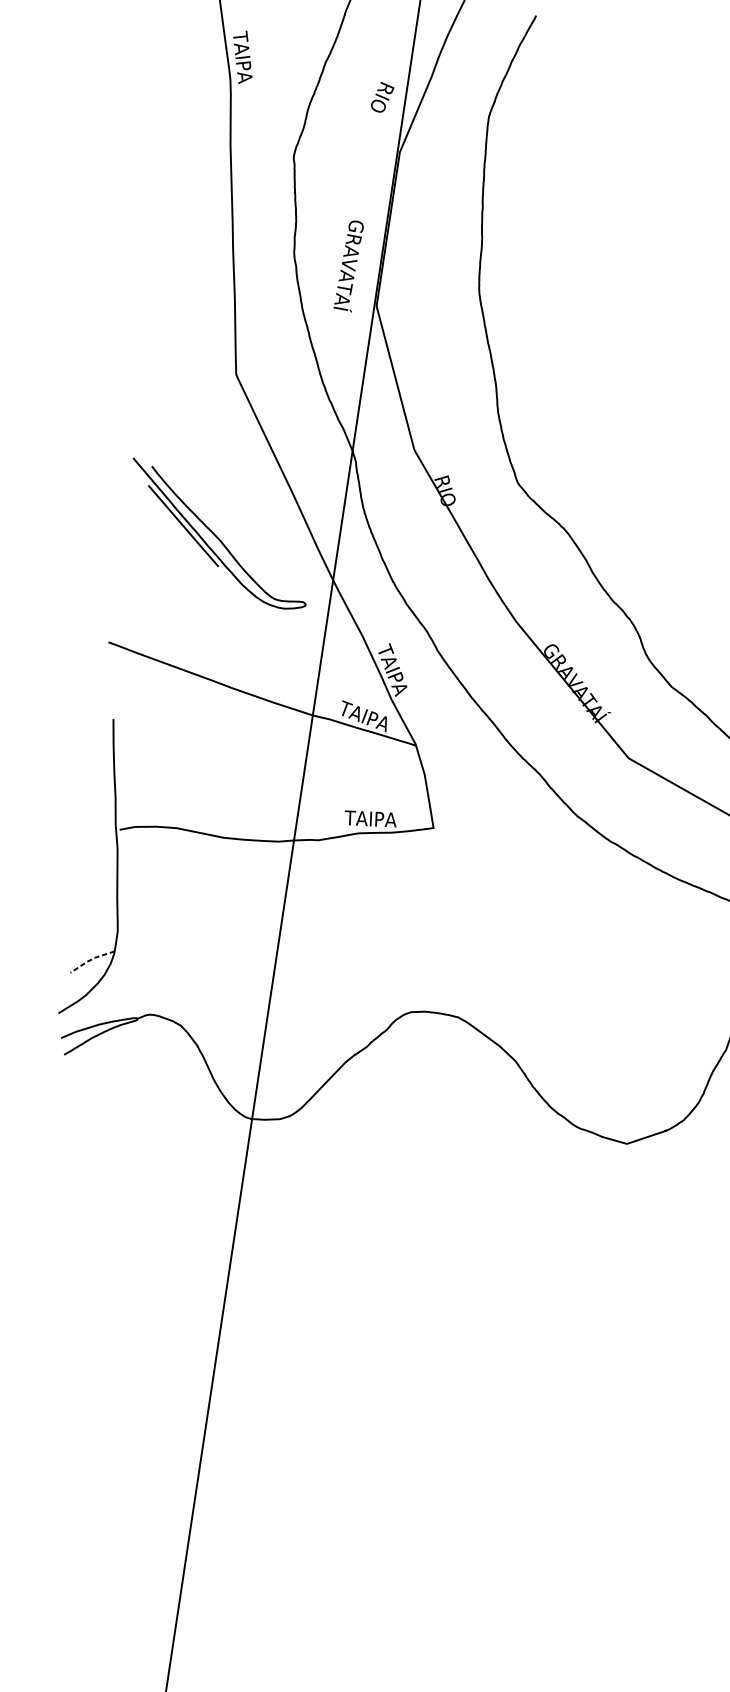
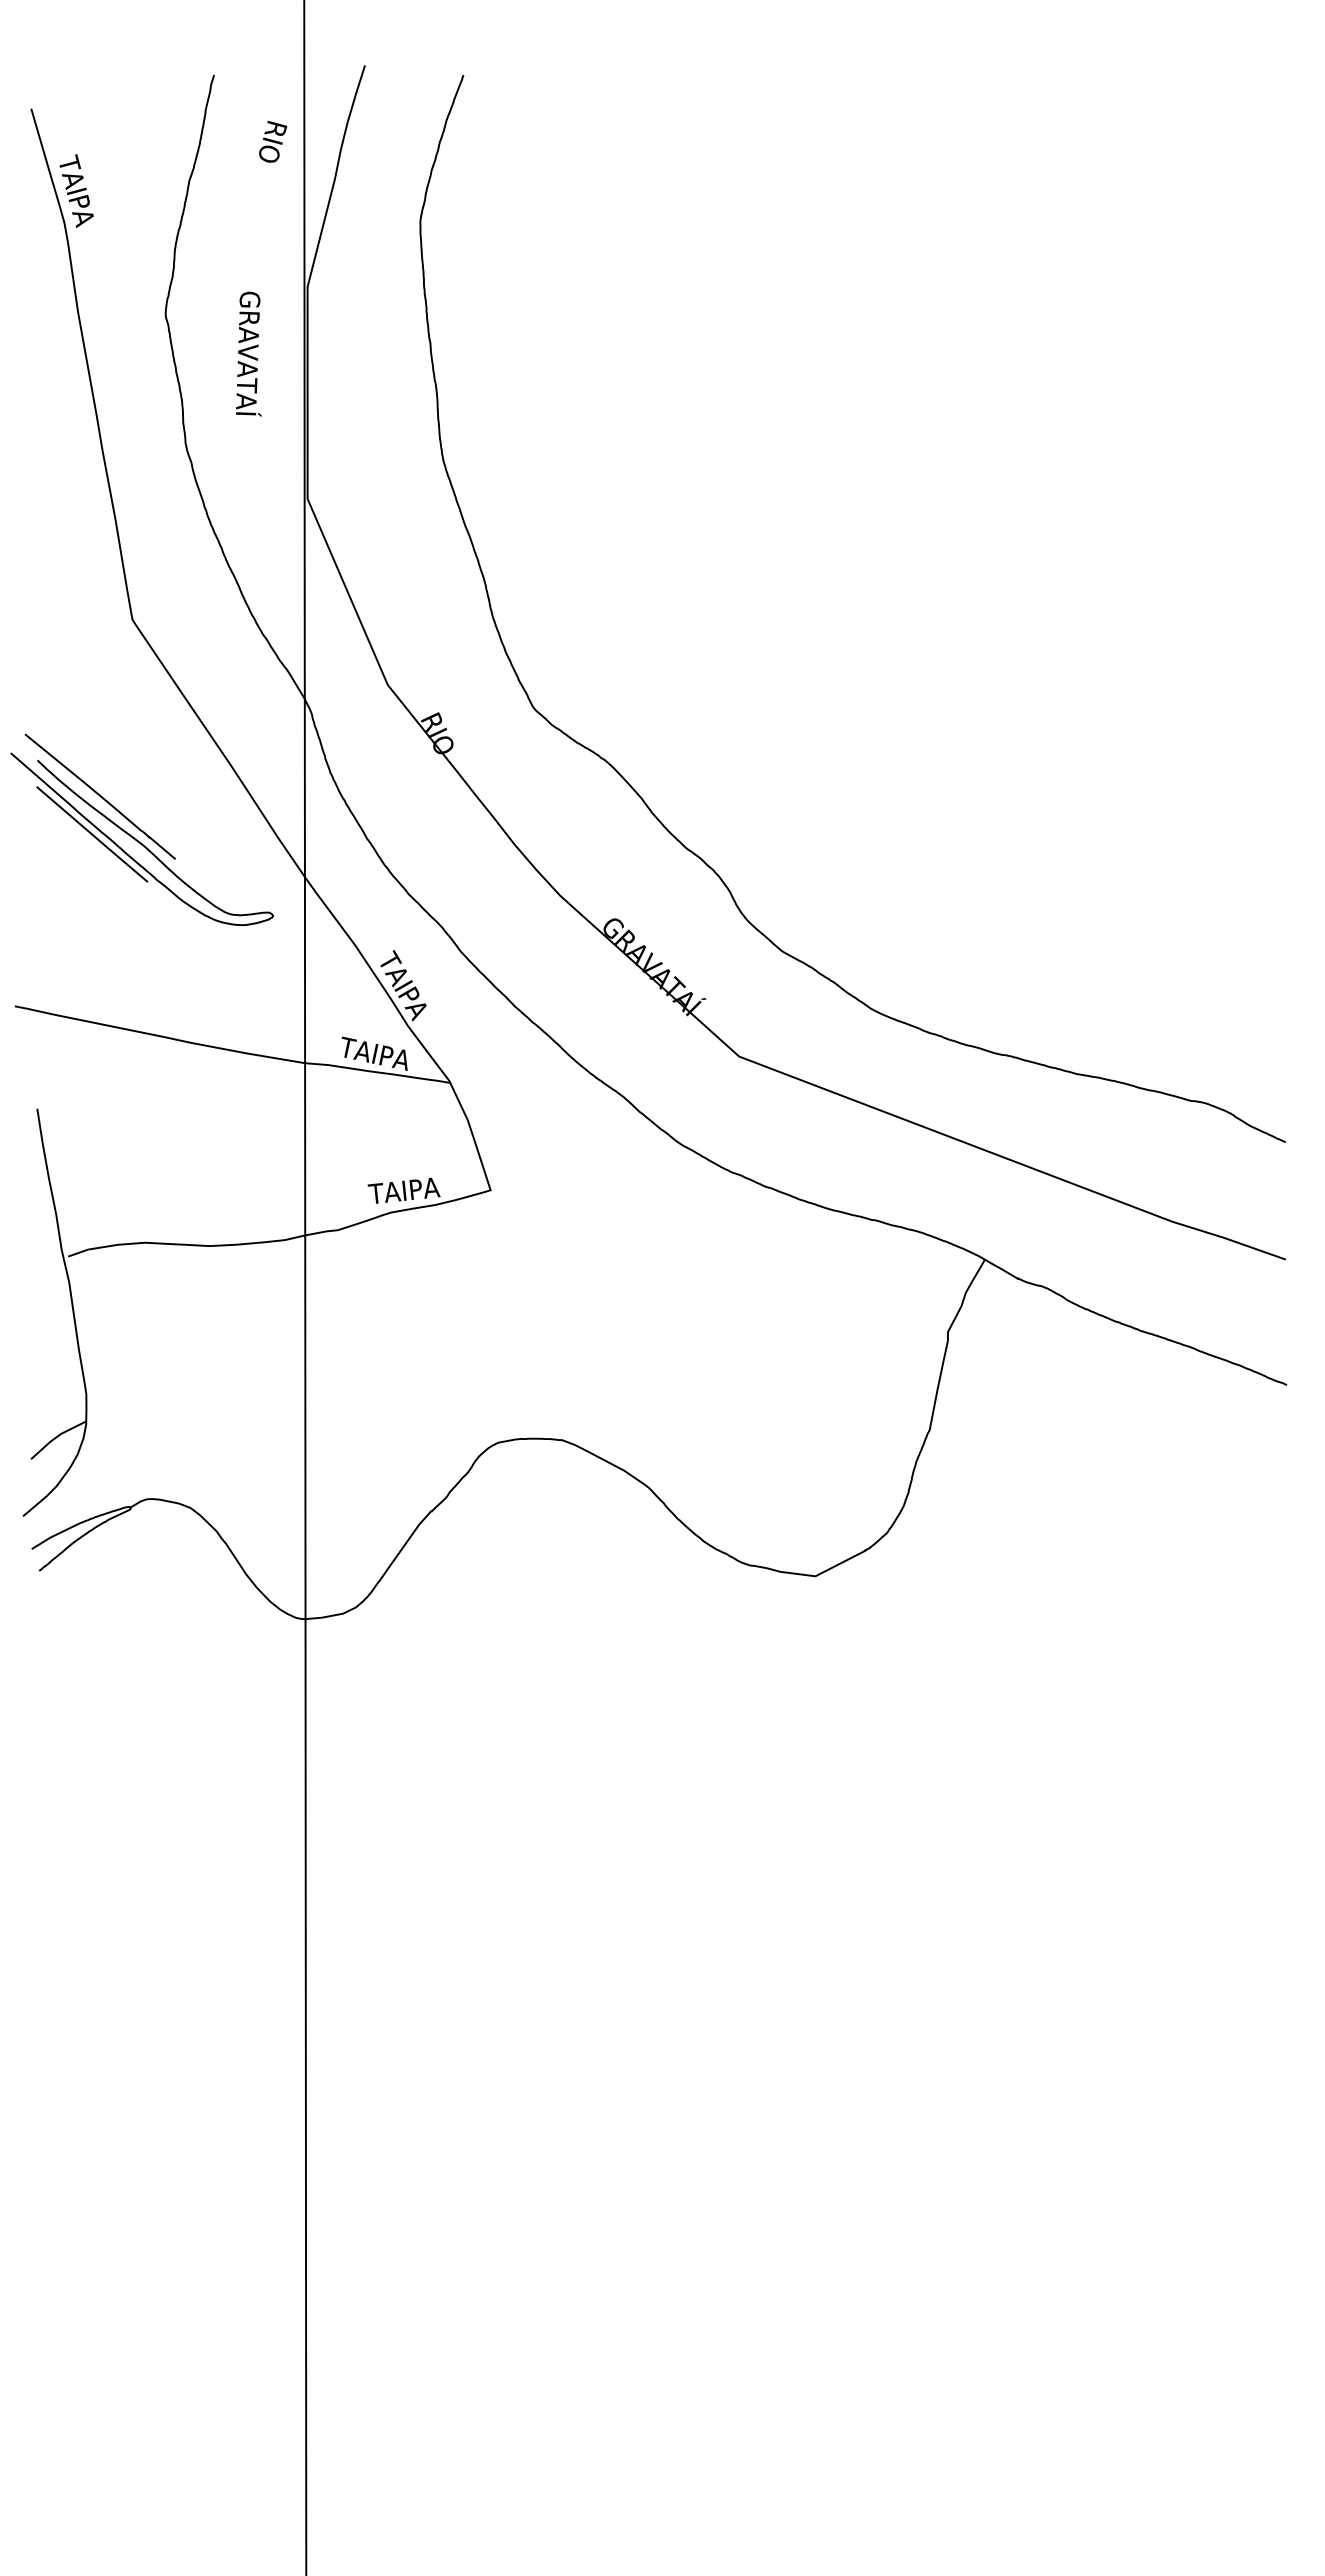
text: (382, 97) -> (273, 141), moved
text: (349, 265) -> (248, 353), moved
line: (192, 499) -> (99, 796), added
line: (91, 959) -> (56, 1437), dashed -> solid

